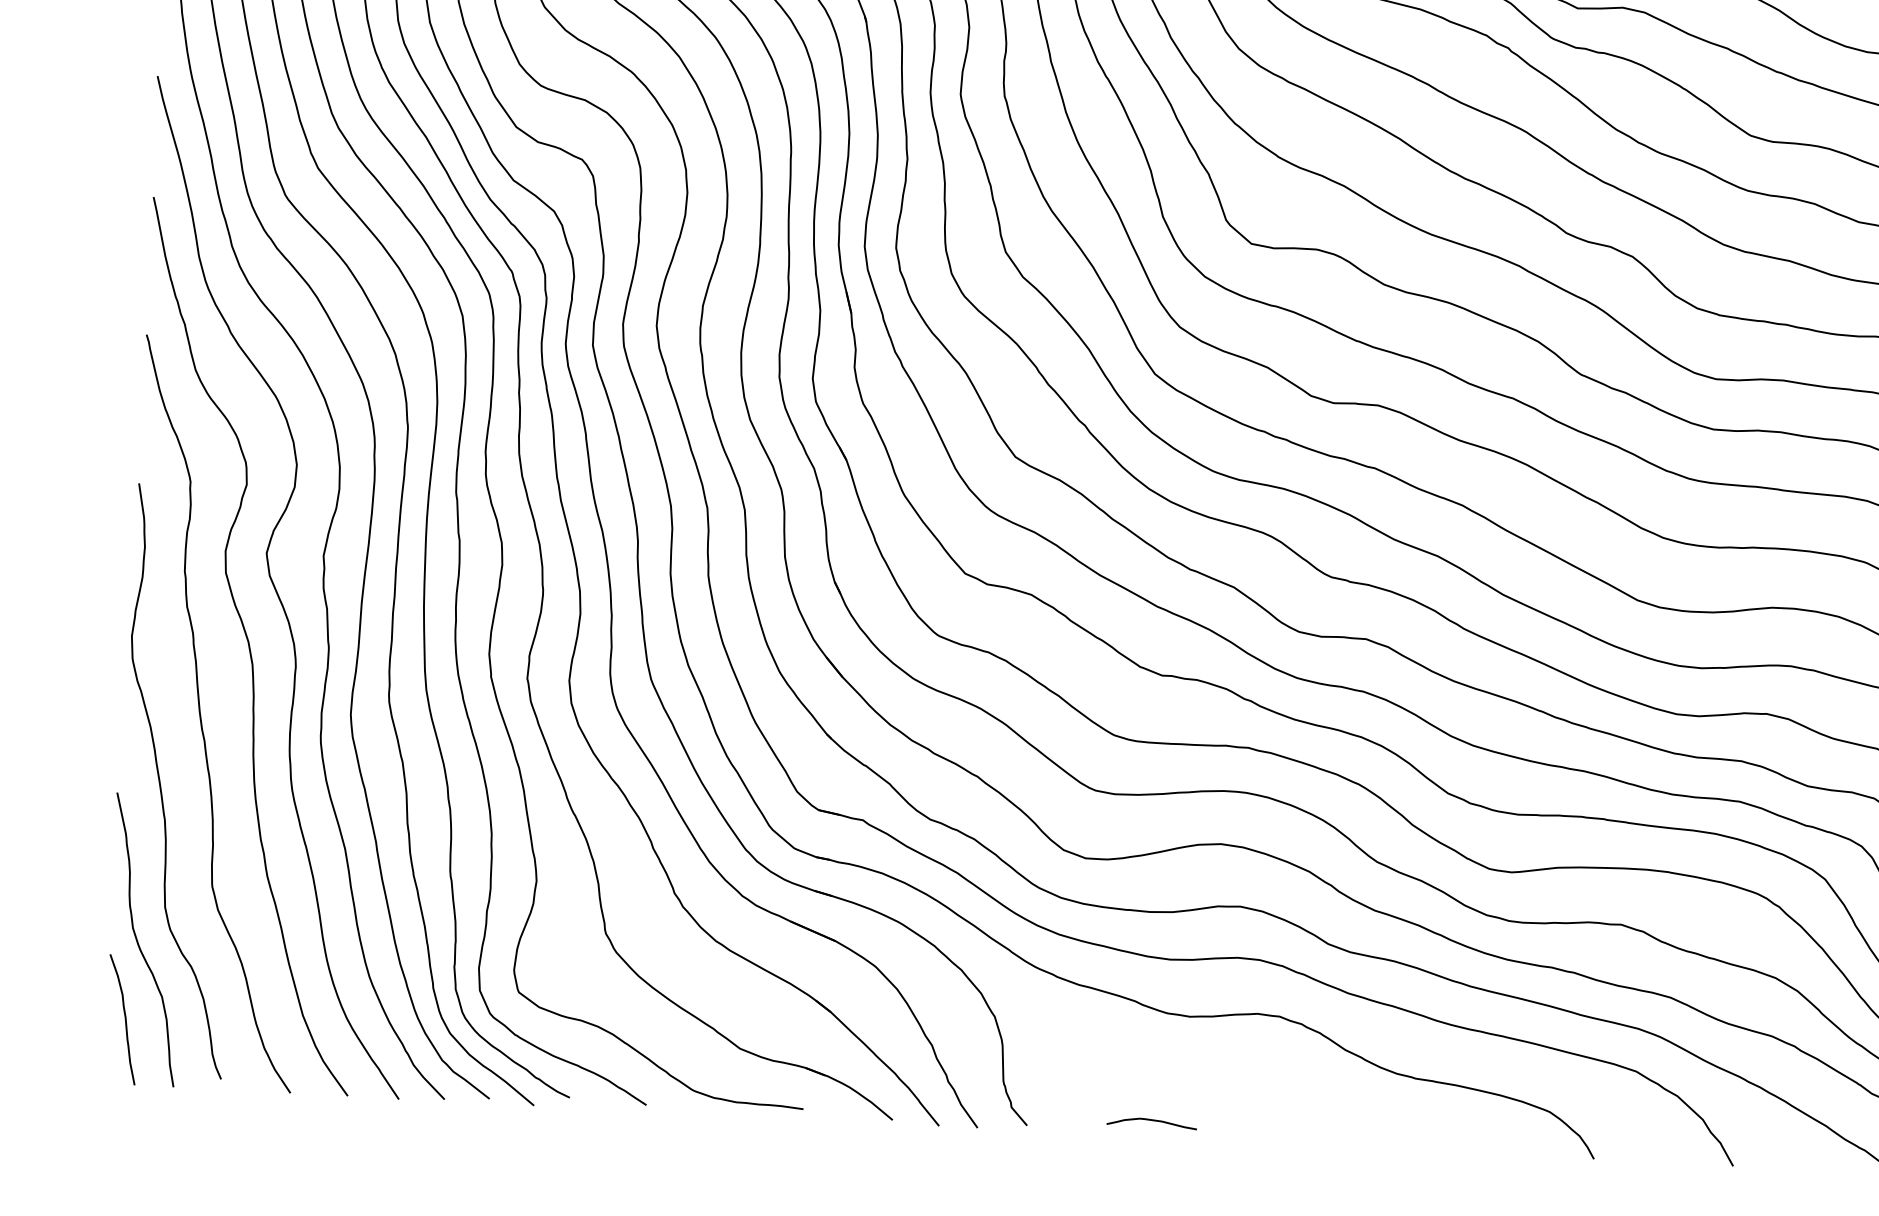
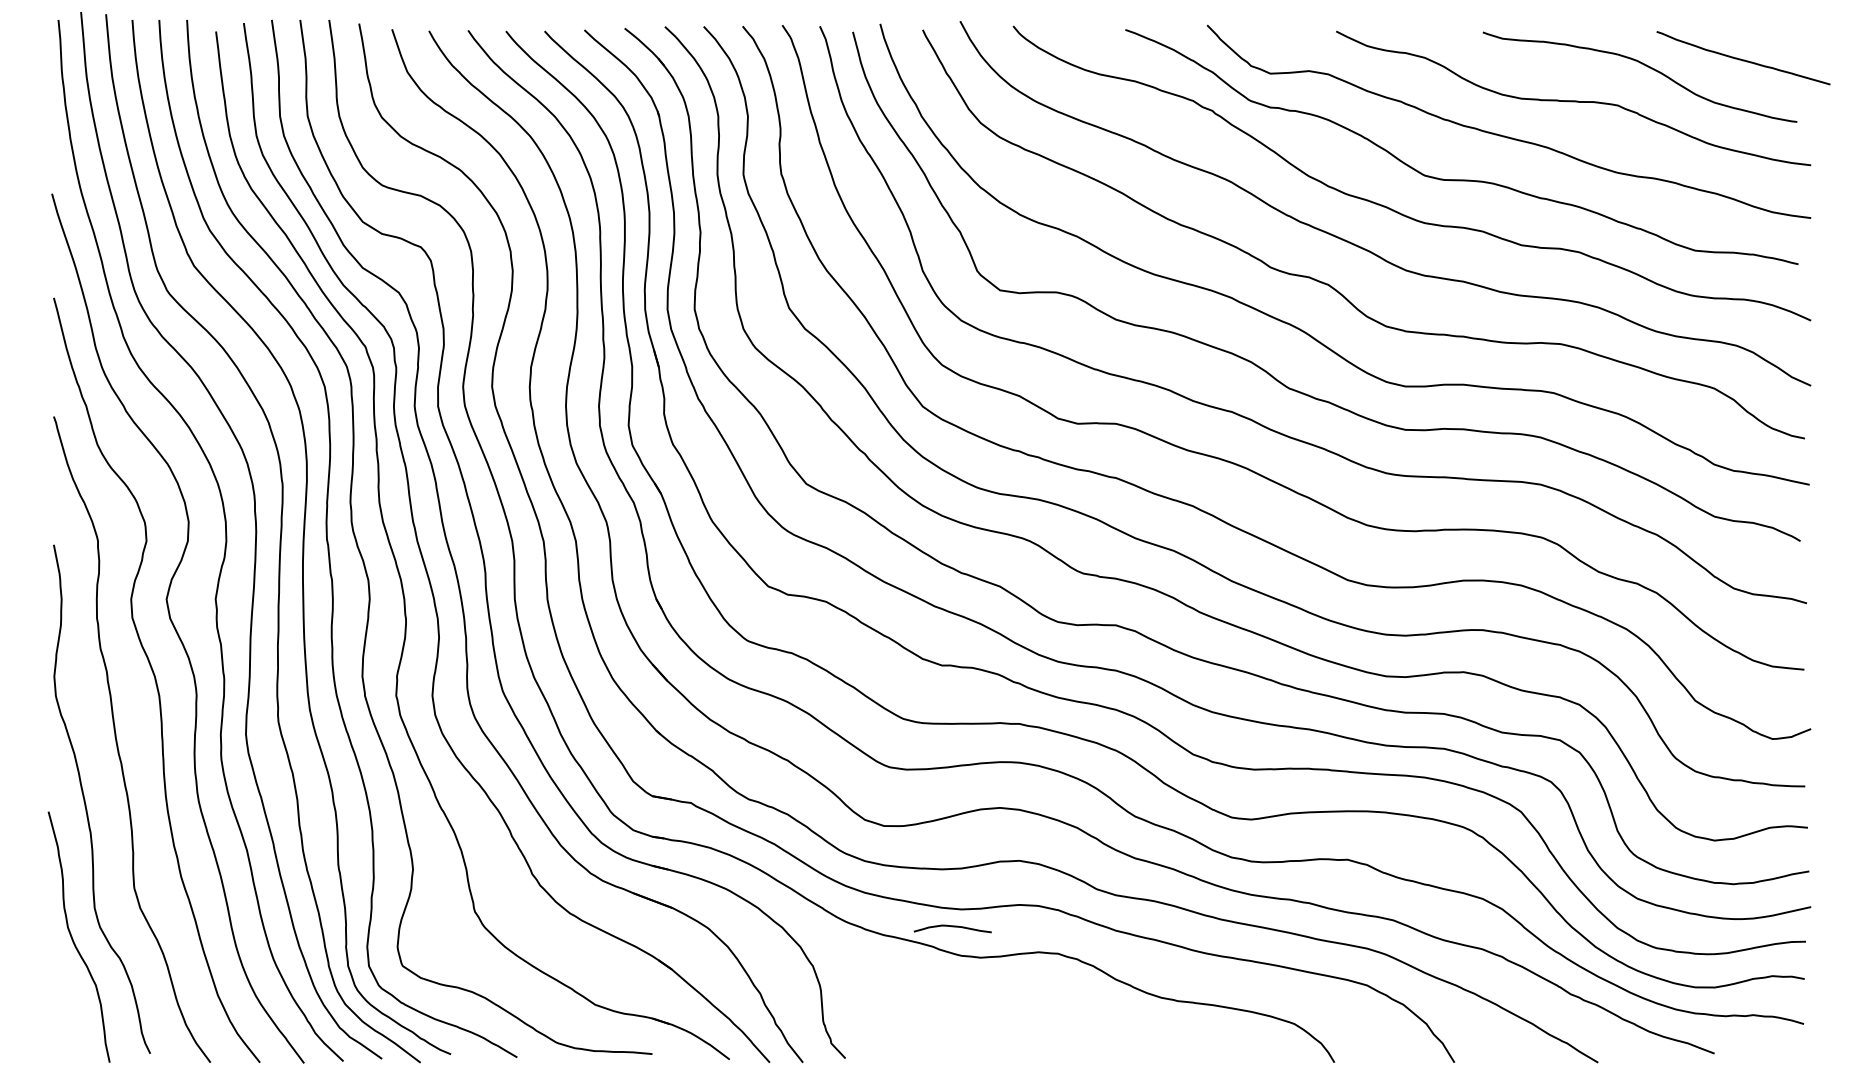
curve: (124, 1019) -> (64, 1006), removed
curve: (1151, 1121) -> (952, 927), moved

